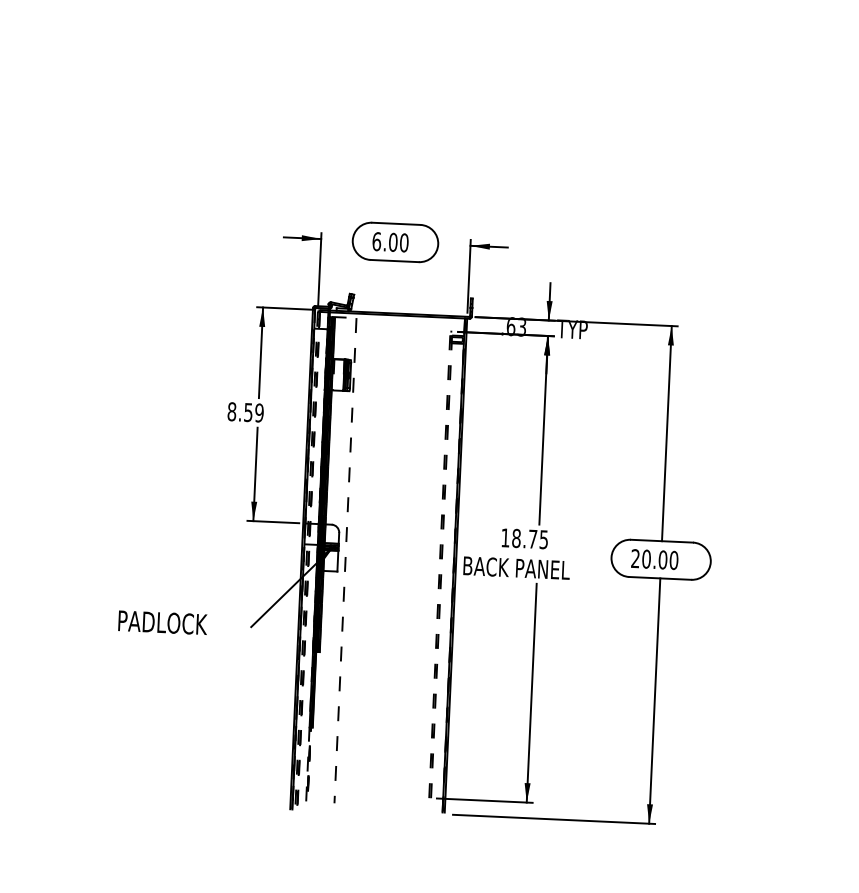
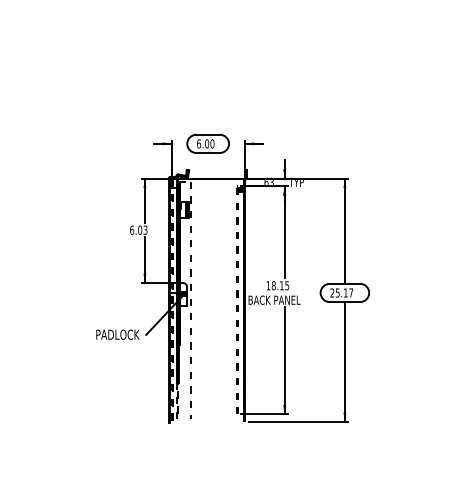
text: (245, 410) -> (138, 229), 8.59 -> 6.03
text: (532, 538) -> (281, 285), 18.75 -> 18.15
text: (660, 558) -> (344, 292), 20.00 -> 25.17
text: (161, 622) -> (117, 334), moved

